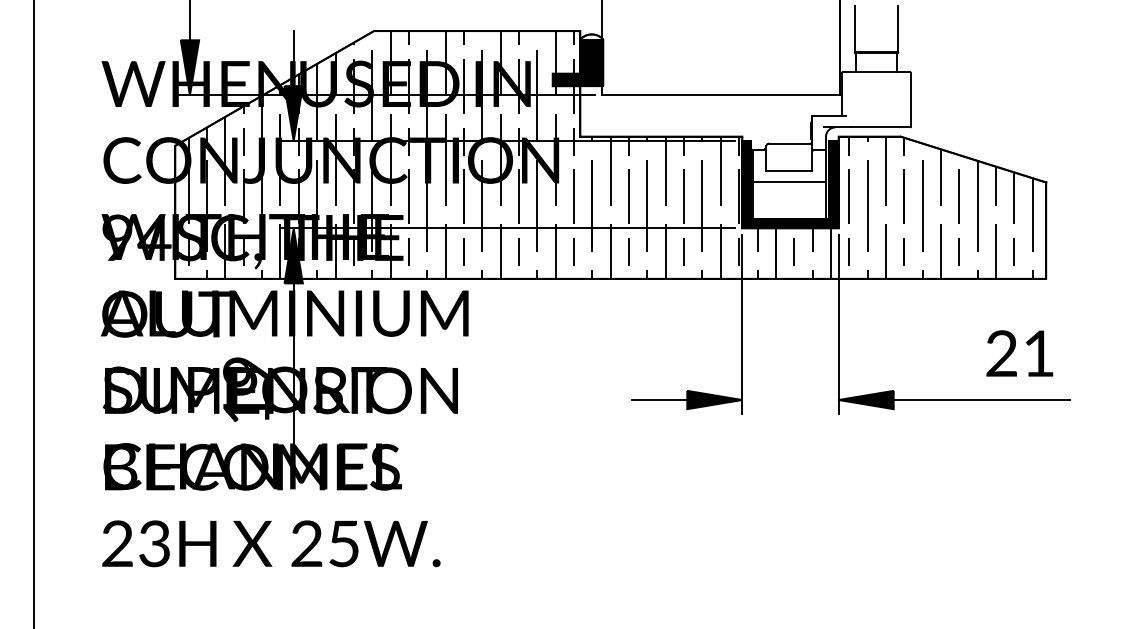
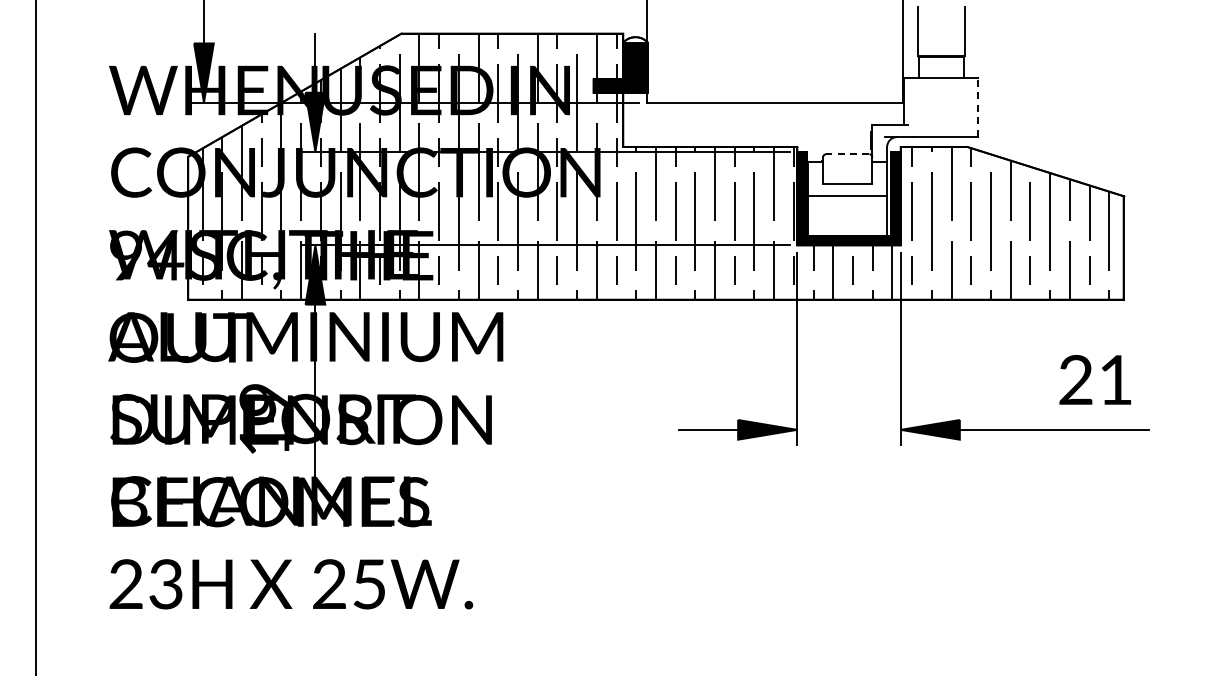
line: (911, 99) -> (978, 107), solid -> dashed
line: (789, 143) -> (847, 154), solid -> dashed

